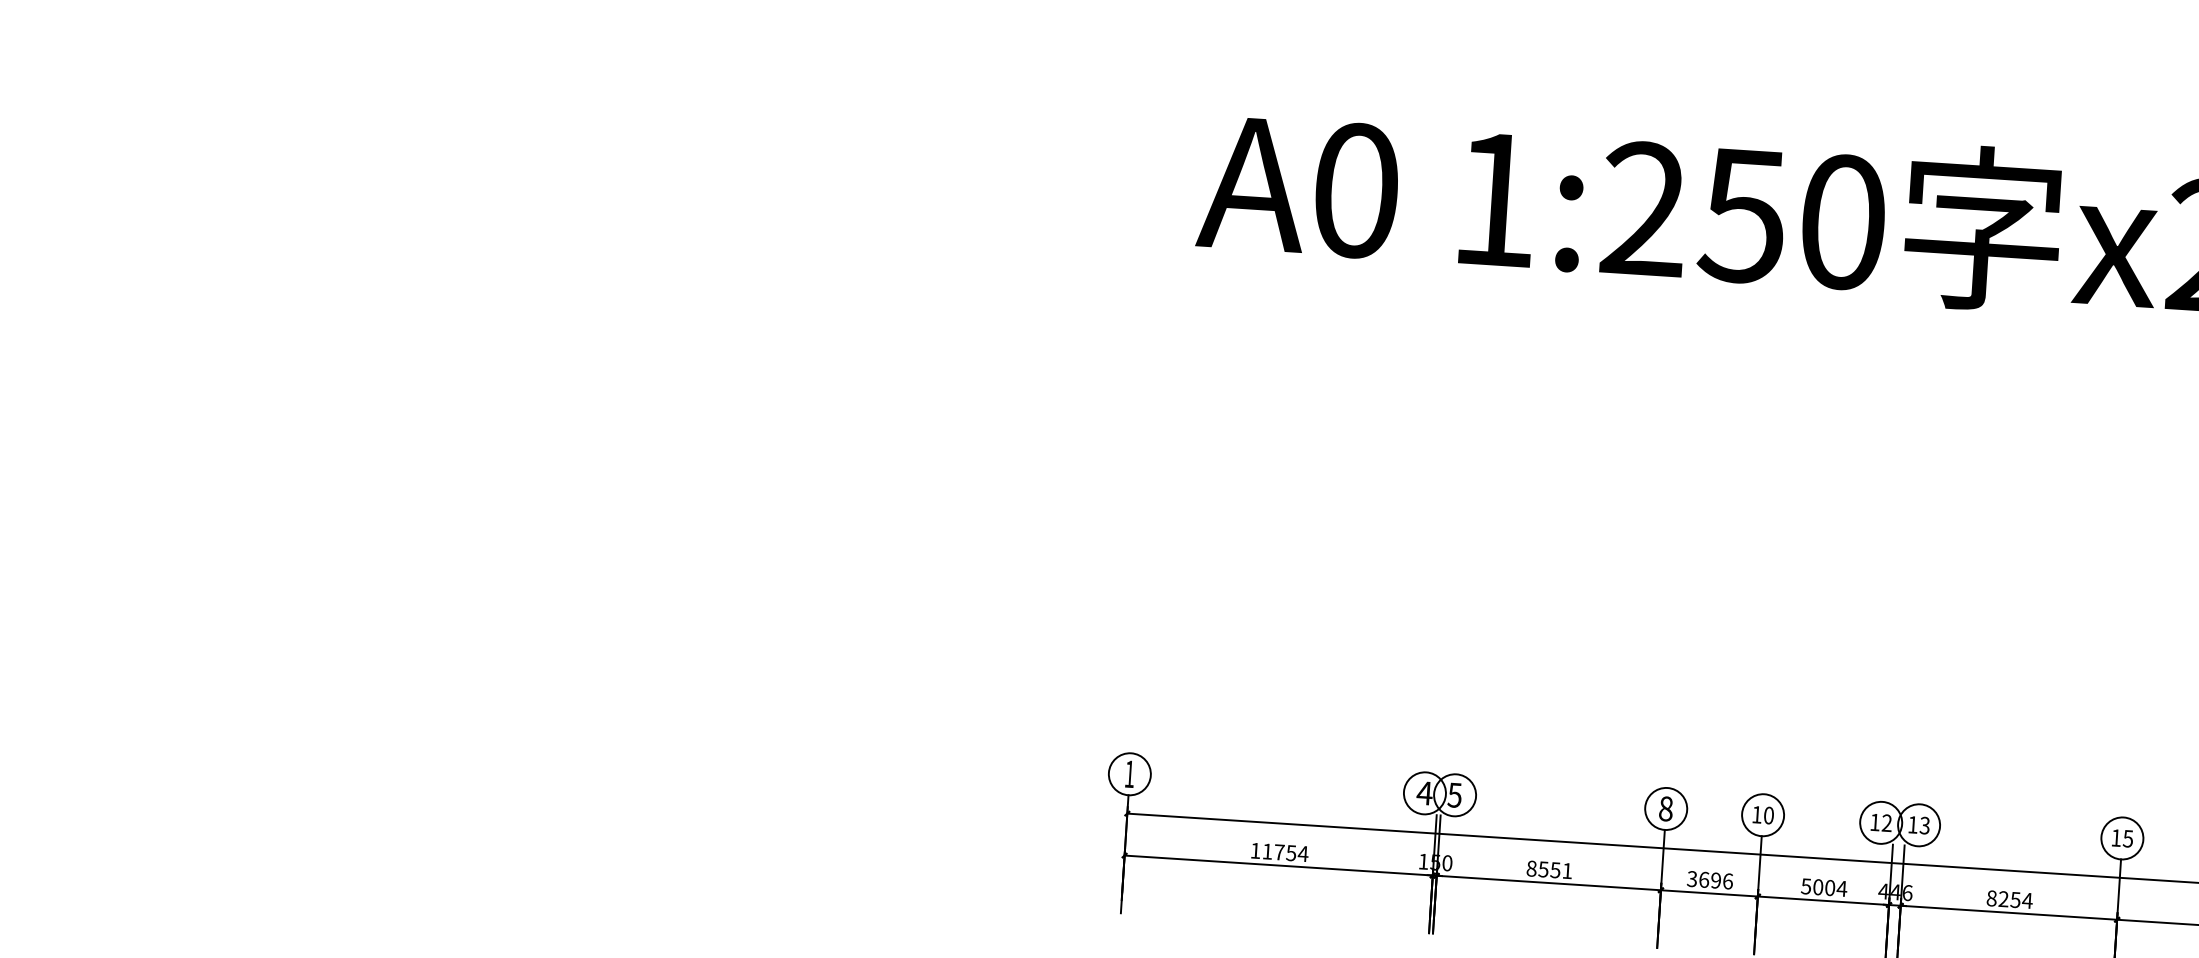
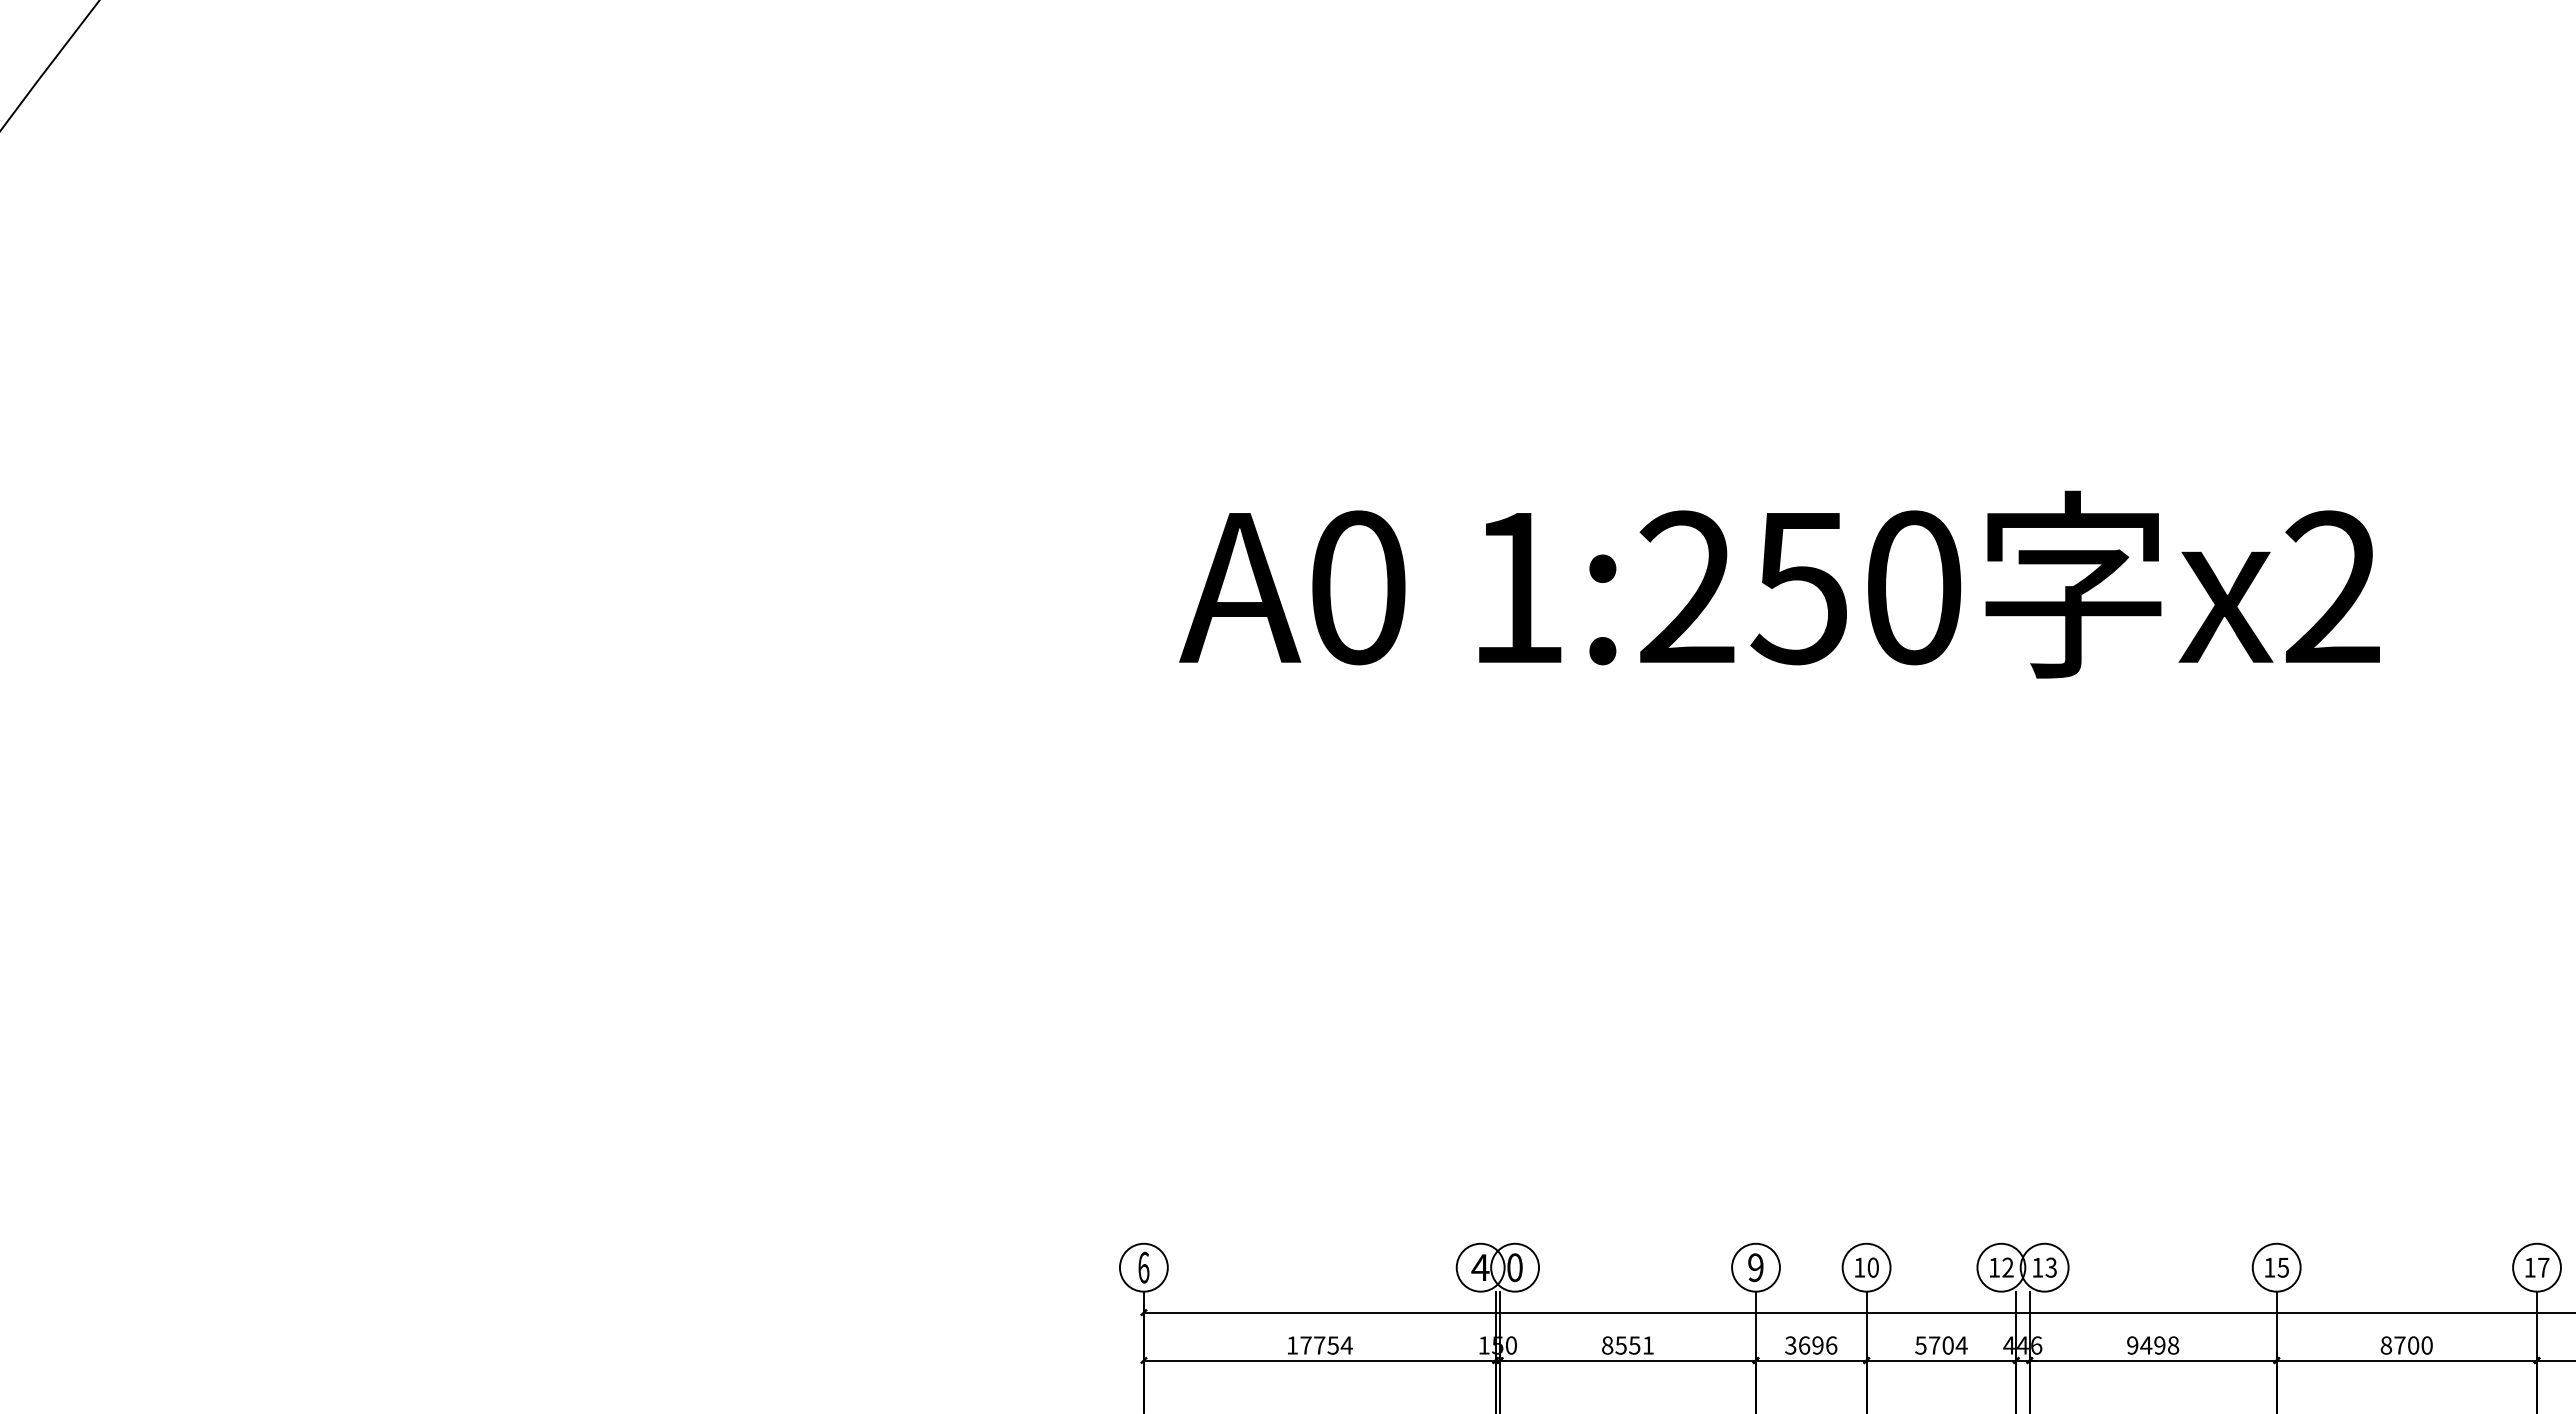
text: (1129, 774) -> (1143, 1267), 1 -> 6
text: (1454, 795) -> (1514, 1267), 5 -> 0
text: (1665, 808) -> (1755, 1267), 8 -> 9
text: (1267, 851) -> (1305, 1345), 11754 -> 17754
text: (1818, 887) -> (1934, 1345), 5004 -> 5704
text: (2010, 899) -> (2153, 1345), 8254 -> 9498

